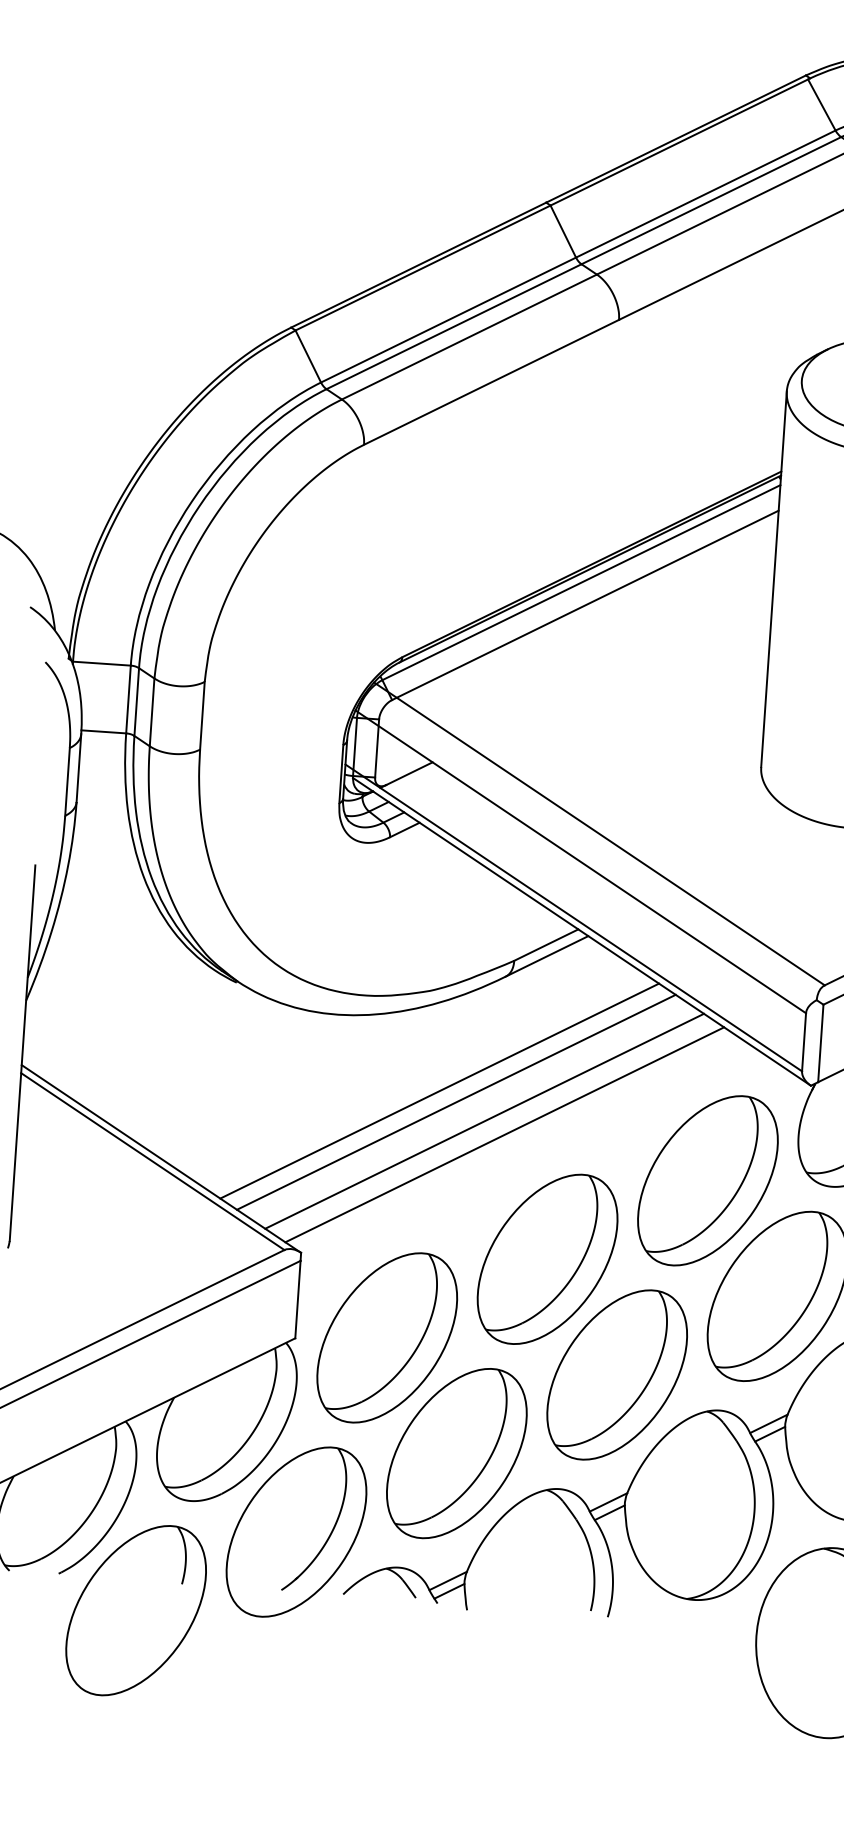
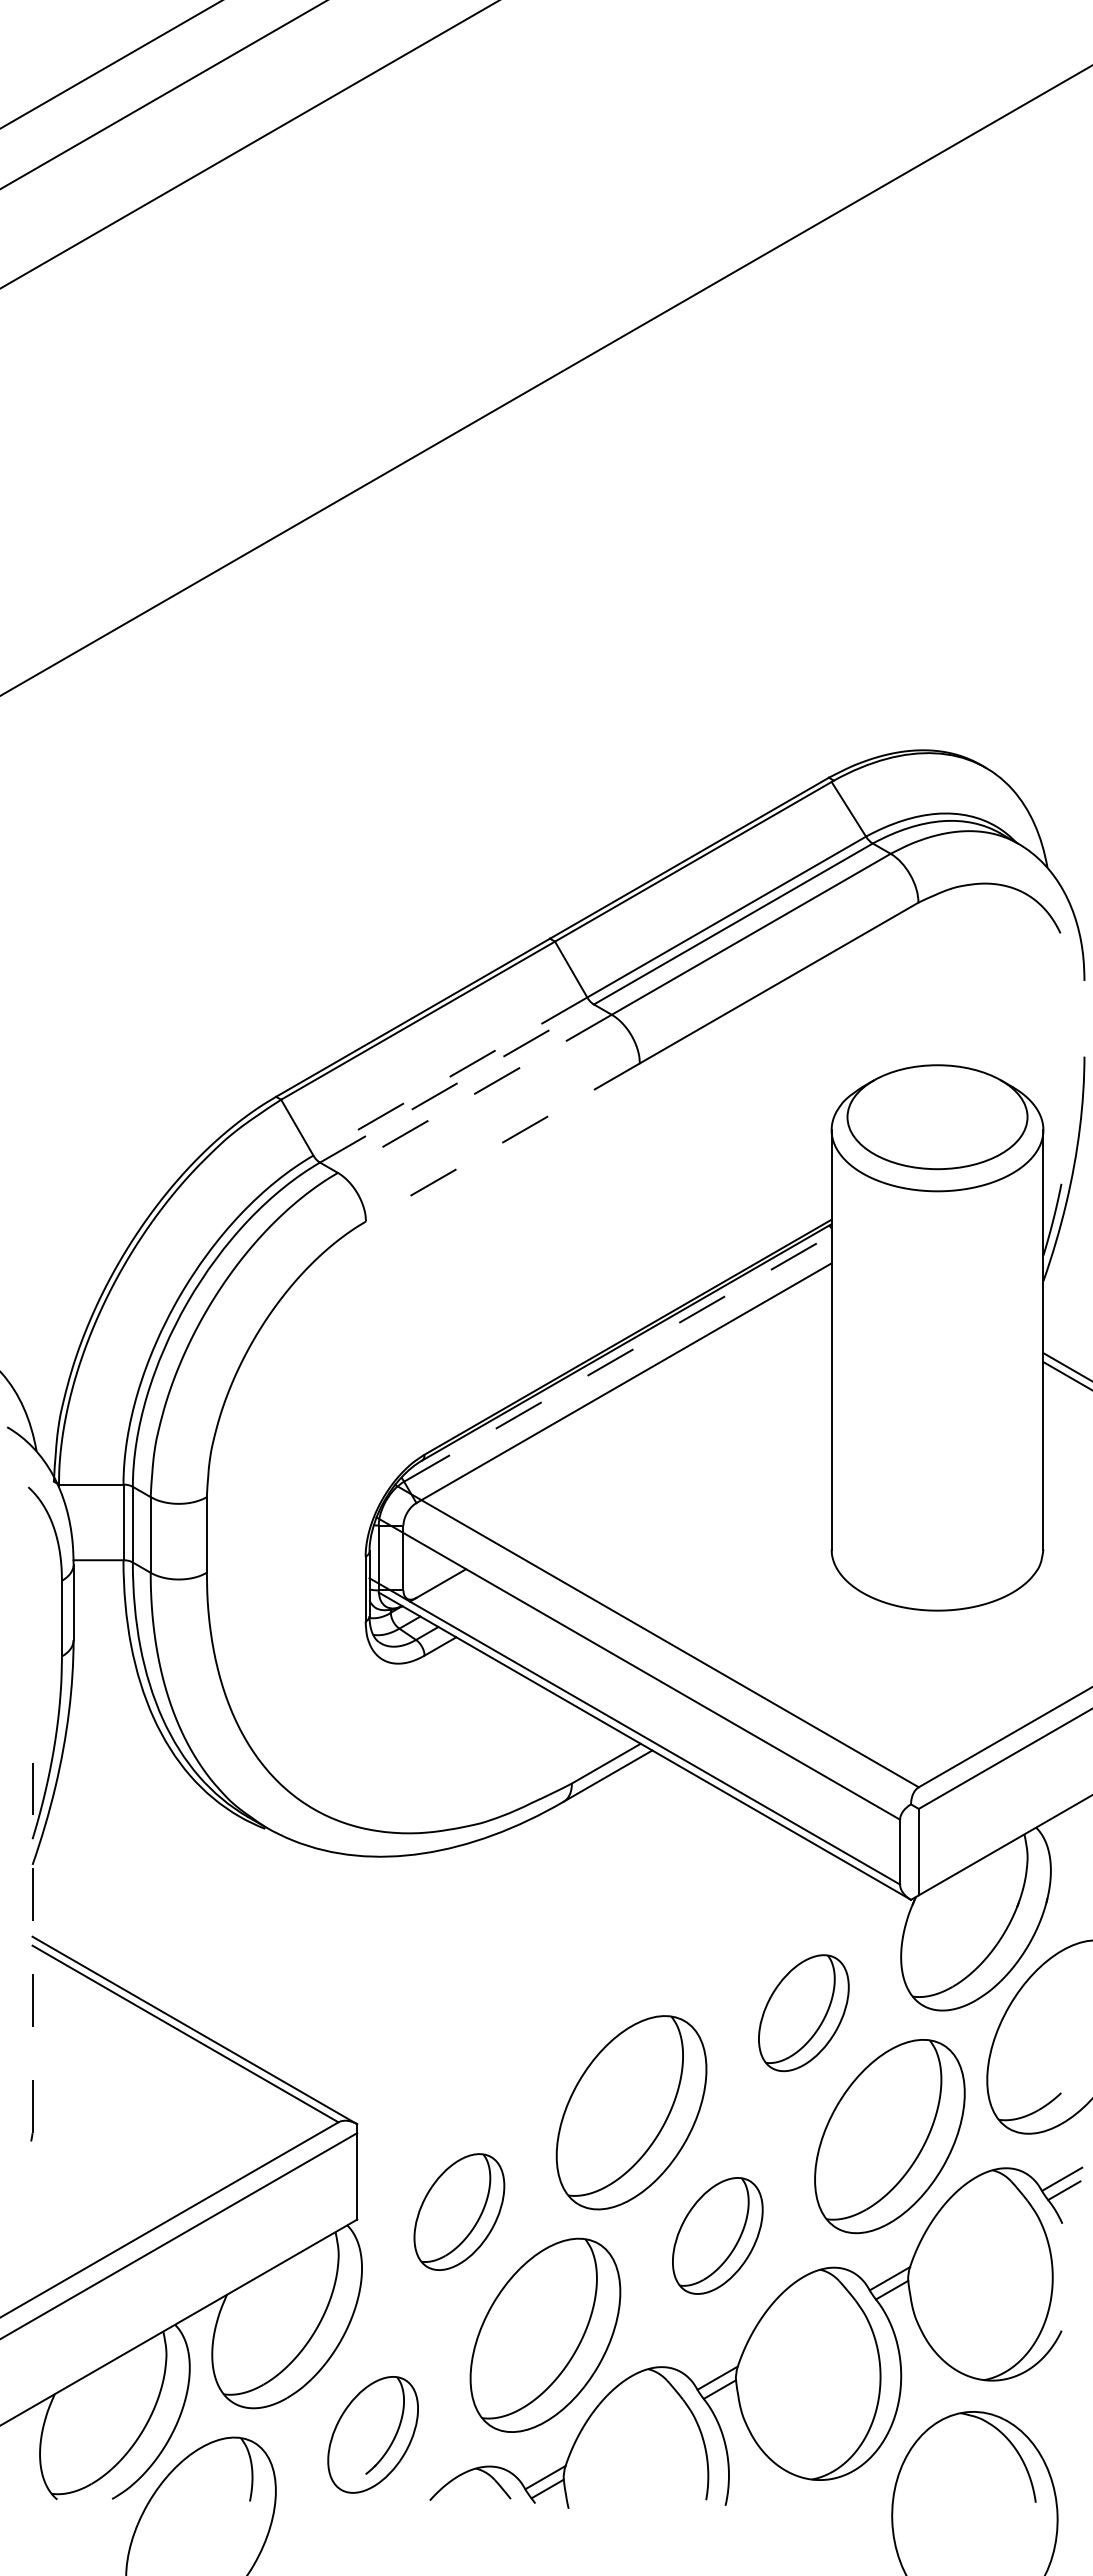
line: (447, 319) -> (449, 1076), solid -> dashed
line: (454, 326) -> (457, 1083), solid -> dashed
line: (469, 337) -> (474, 1094), solid -> dashed
line: (491, 382) -> (502, 1142), solid -> dashed
line: (581, 582) -> (617, 1358), solid -> dashed
line: (22, 1053) -> (32, 1923), solid -> dashed
line: (439, 1090) -> (498, 1933), removed
line: (455, 1102) -> (517, 1945), removed
line: (484, 1121) -> (550, 1964), removed
line: (504, 1134) -> (574, 1977), removed
part: (707, 1180) -> (803, 2012), size x0.6
part: (387, 1337) -> (459, 2211), size x0.6
part: (617, 1374) -> (717, 2235), size x0.6
part: (295, 1531) -> (372, 2434), size x0.6

